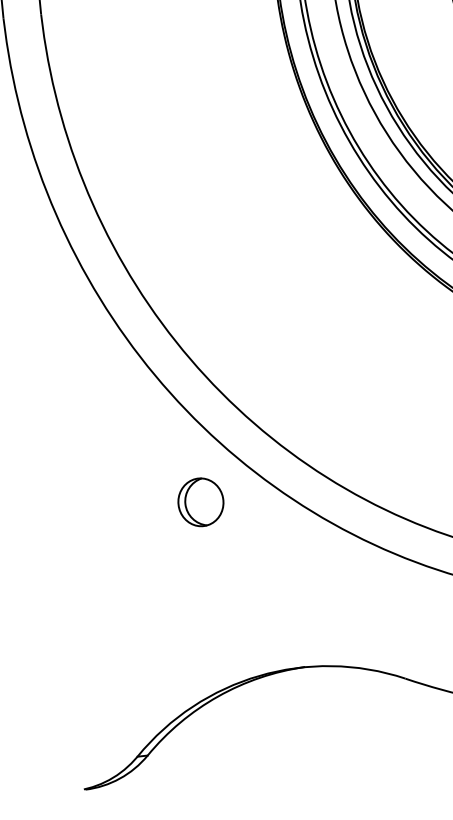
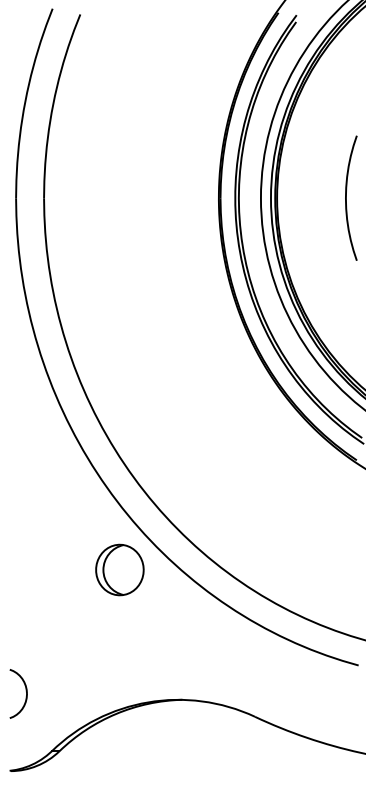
part: (200, 501) -> (119, 569), size x1.43
part: (92, 678) -> (25, 690), added

